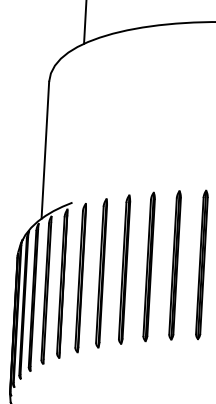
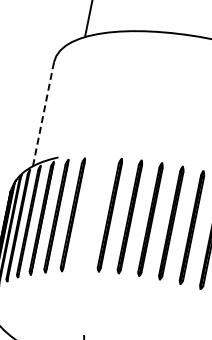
line: (45, 150) -> (43, 114), solid -> dashed
part: (124, 269) -> (90, 214), removed

